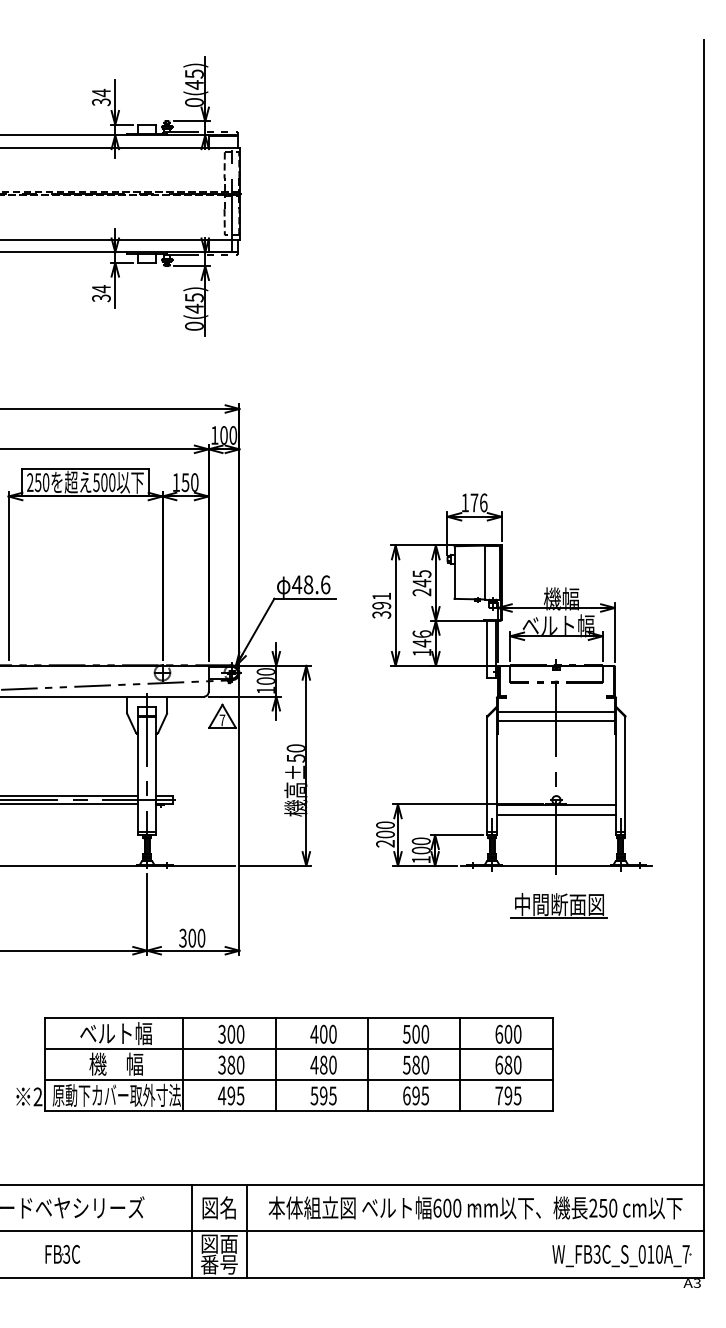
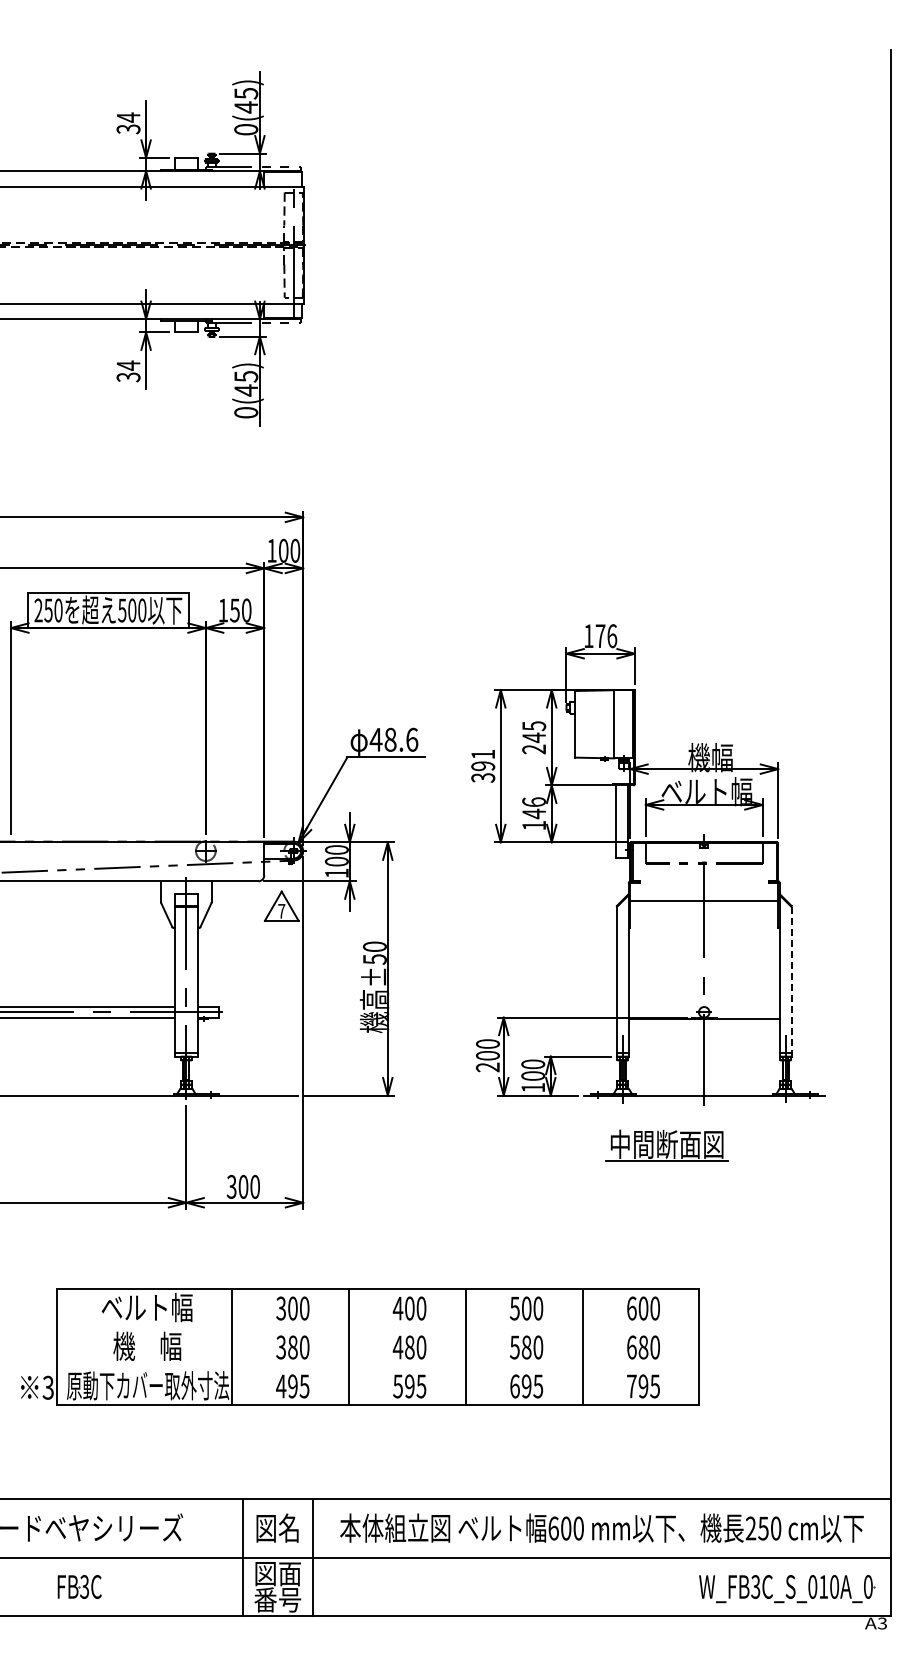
line: (556, 721) -> (704, 912), removed
line: (625, 775) -> (791, 980), solid -> dashed
line: (555, 814) -> (703, 1030), removed
part: (559, 905) -> (666, 1145), moved
line: (298, 1049) -> (377, 1327), removed
line: (298, 1080) -> (377, 1366), removed
text: (37, 1096) -> (47, 1387), 2 -> 3
text: (686, 1254) -> (868, 1586), W_FB3C_S_010A_7 -> W_FB3C_S_010A_0

